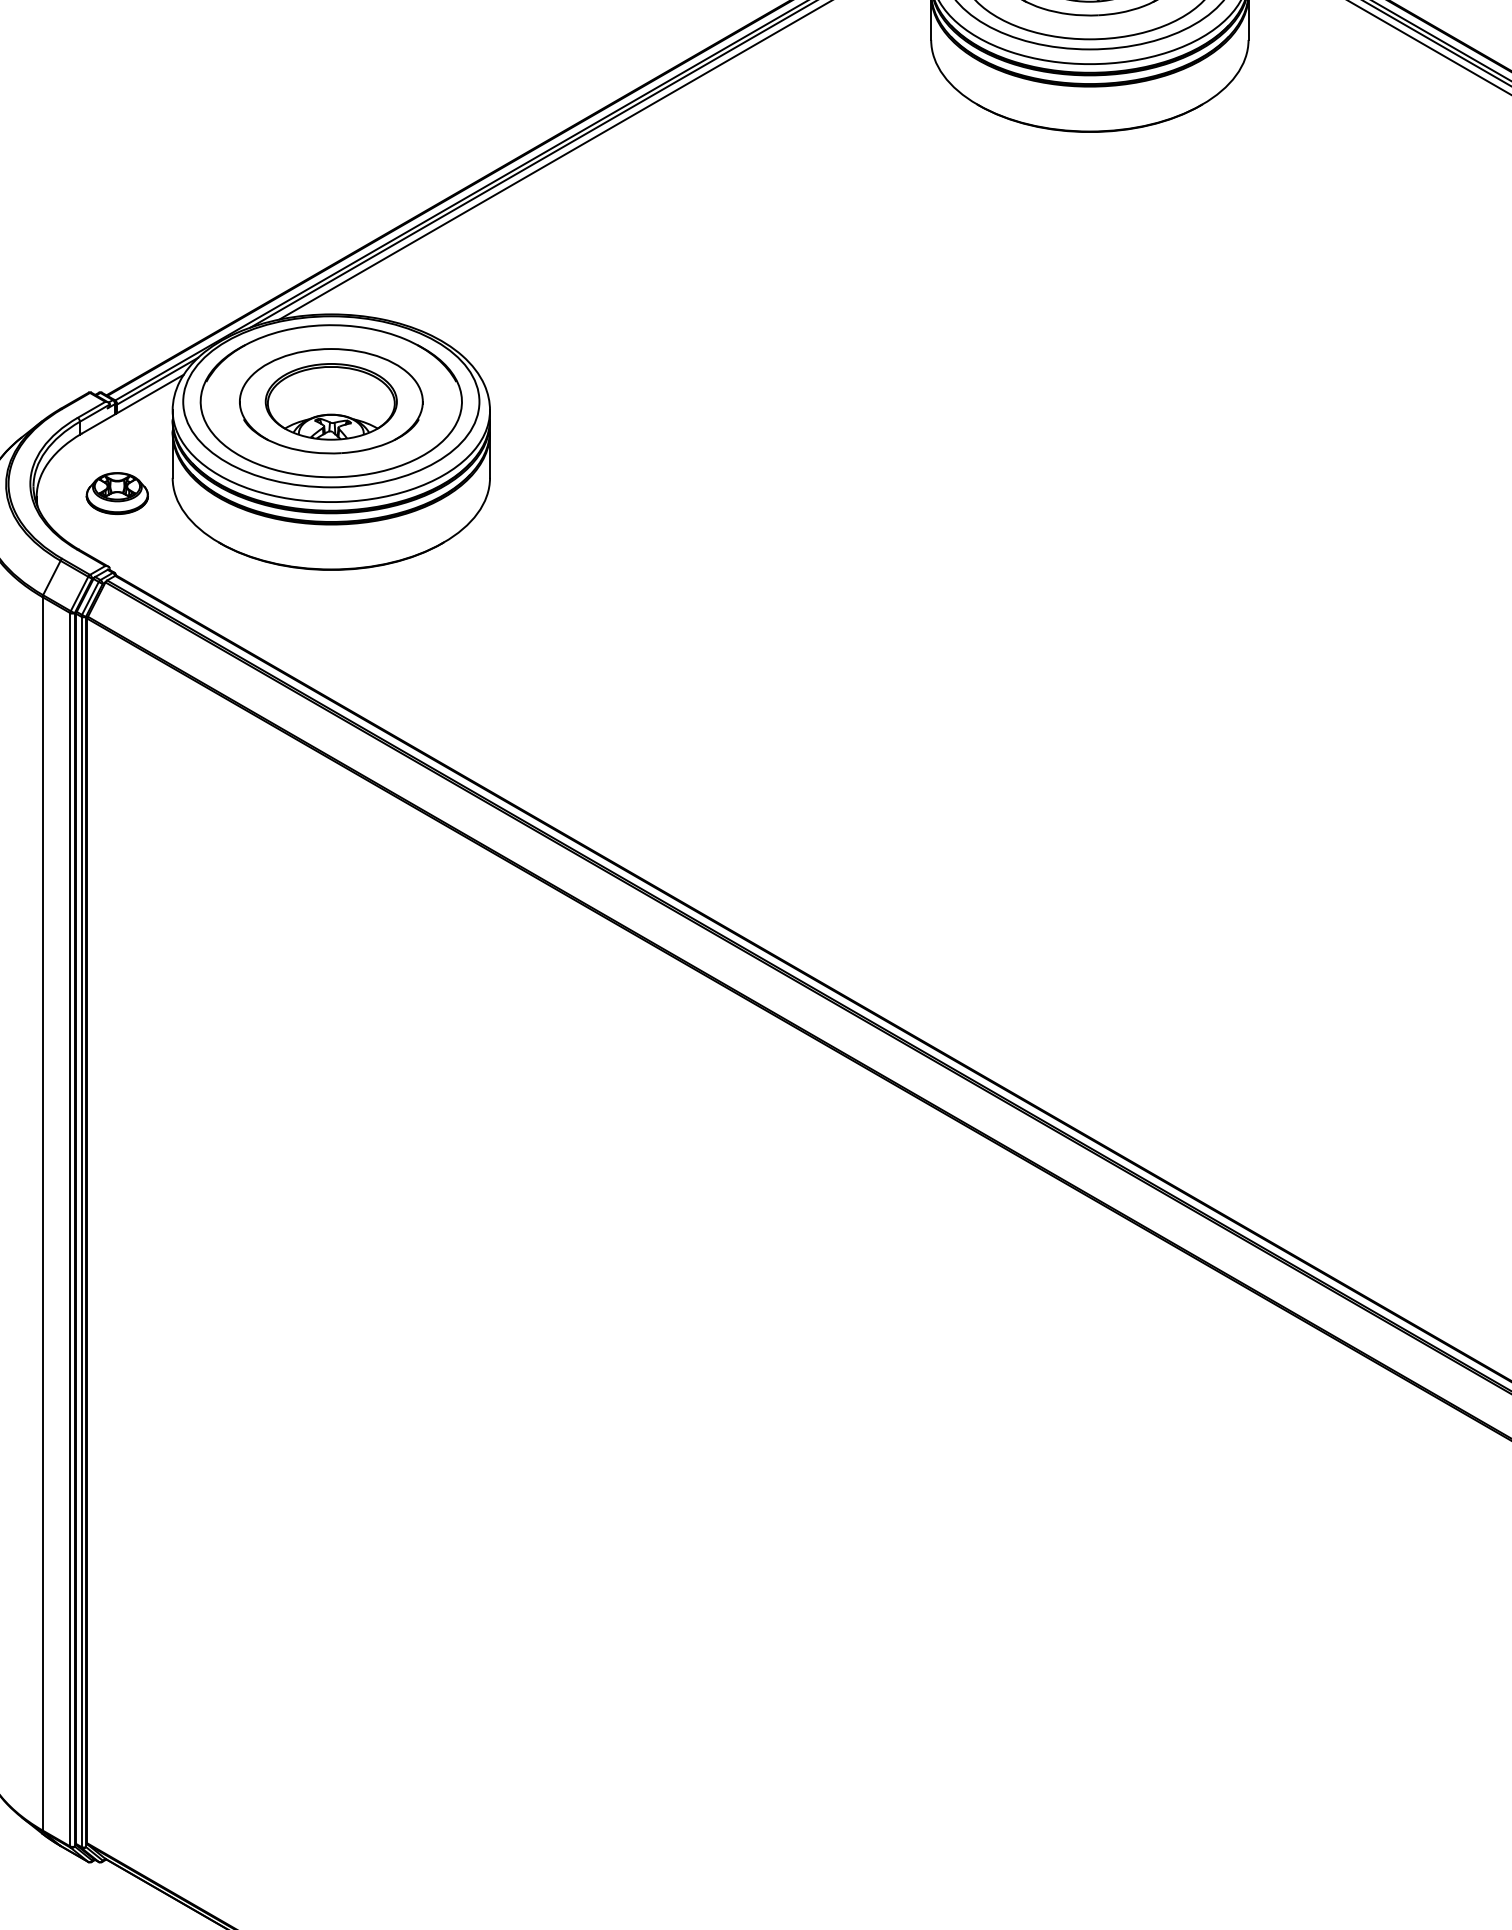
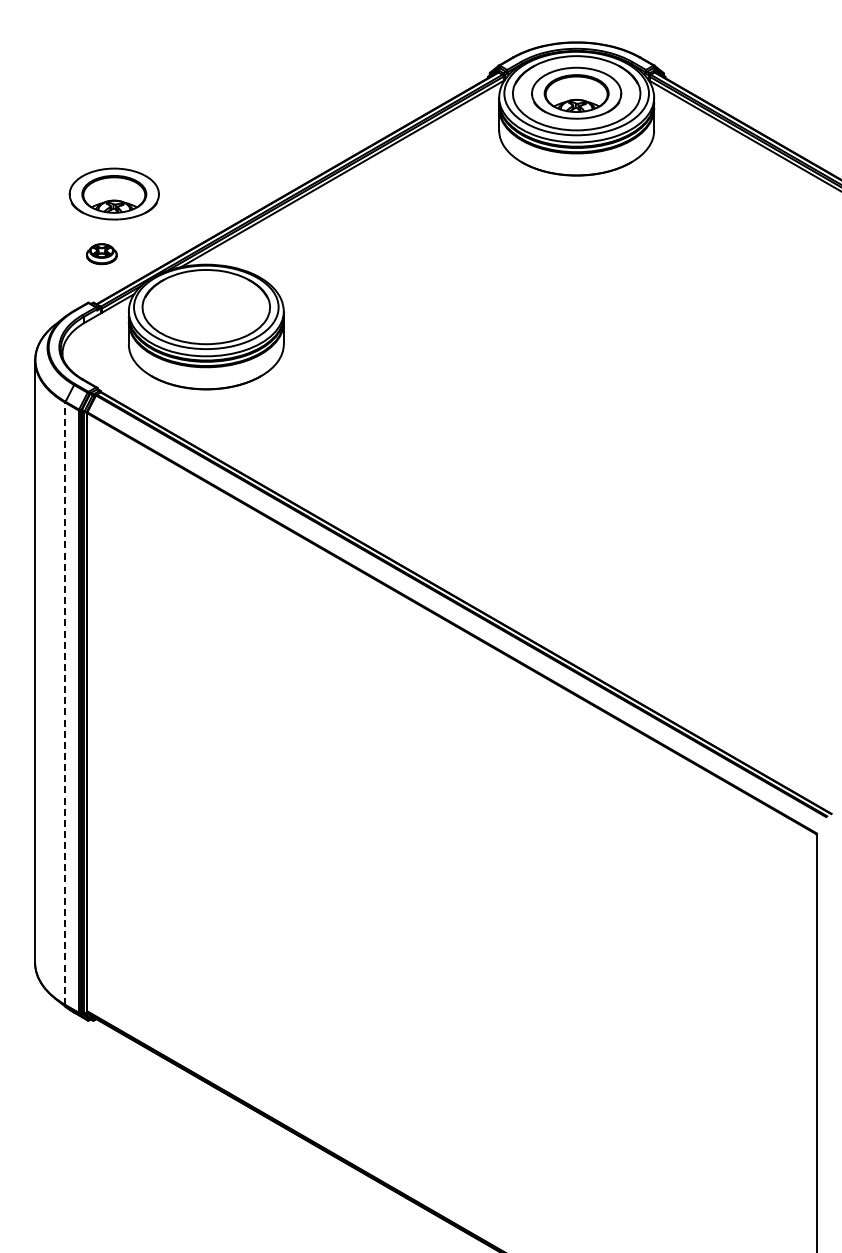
part: (329, 400) -> (113, 193), moved
part: (116, 494) -> (101, 254), moved
line: (42, 1213) -> (65, 703), solid -> dashed

